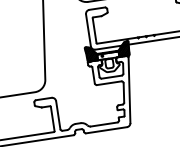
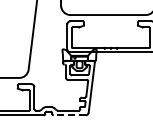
hatch: (107, 51) -> (79, 55), removed
line: (106, 130) -> (69, 115), solid -> dashed

